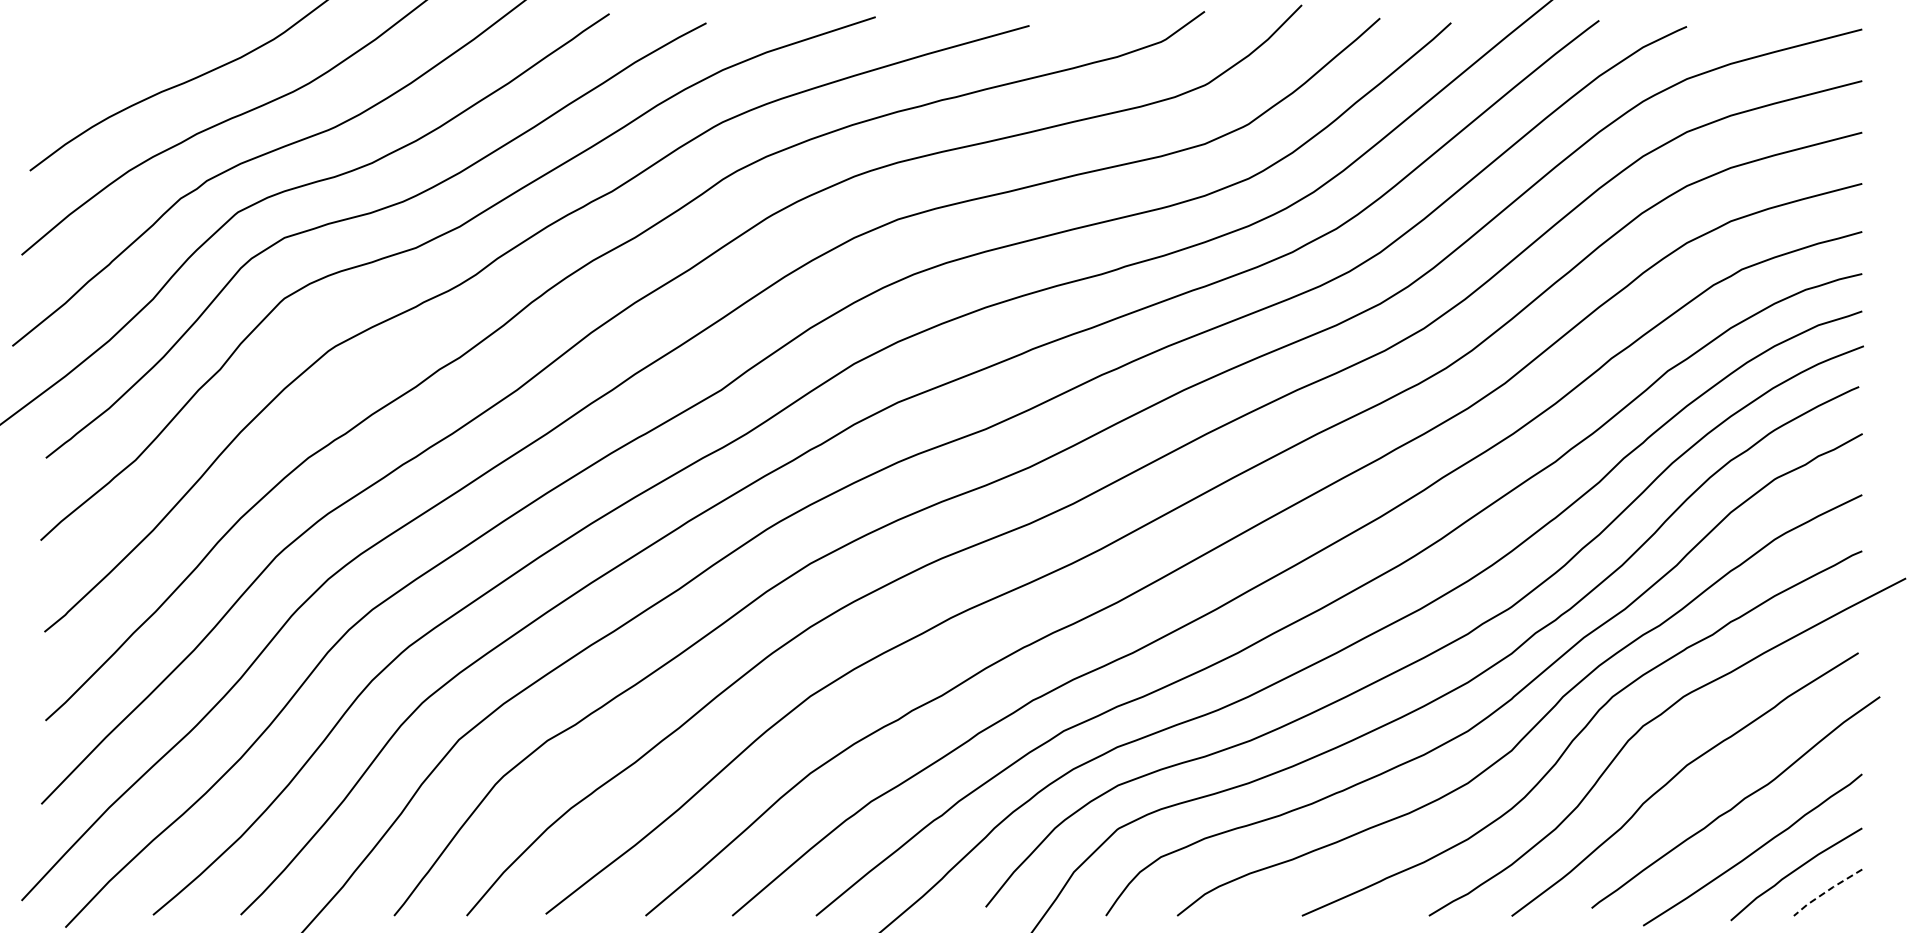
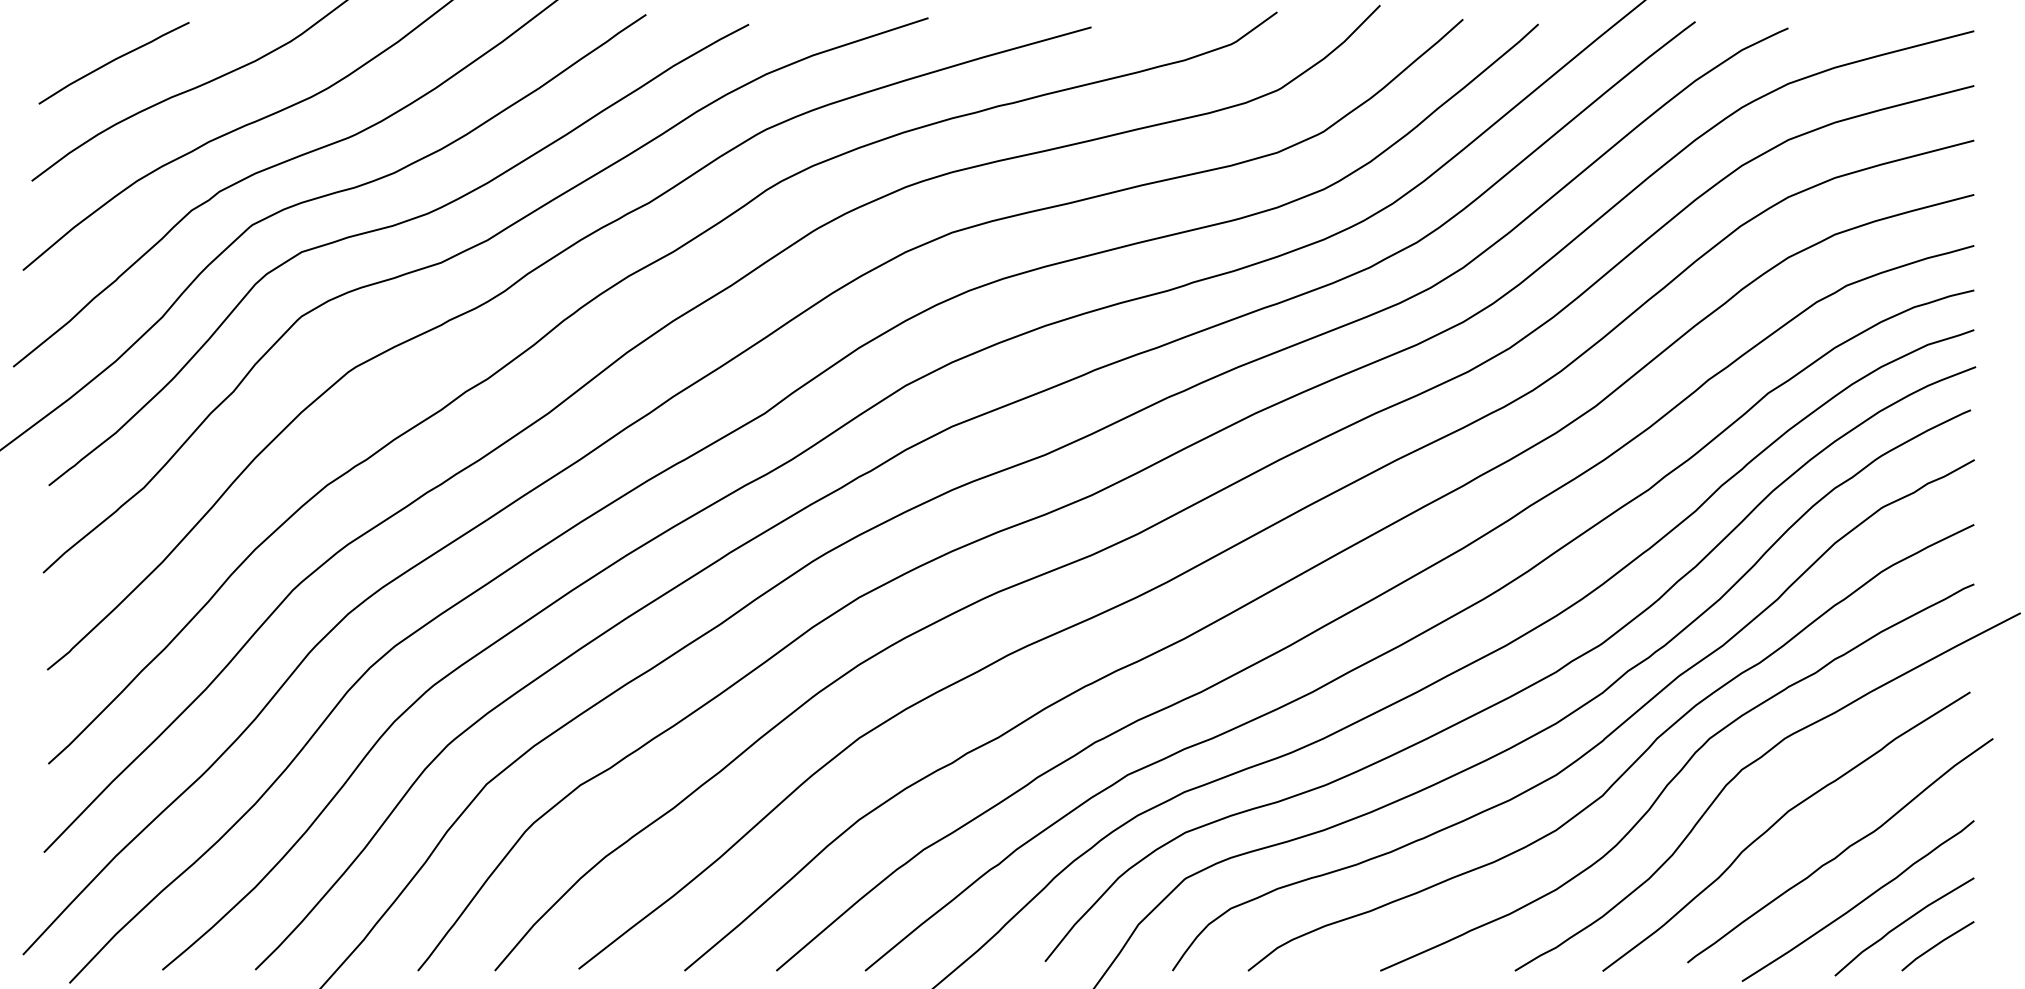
curve: (106, 58) -> (113, 61), added
line: (1826, 891) -> (1936, 945), dashed -> solid

